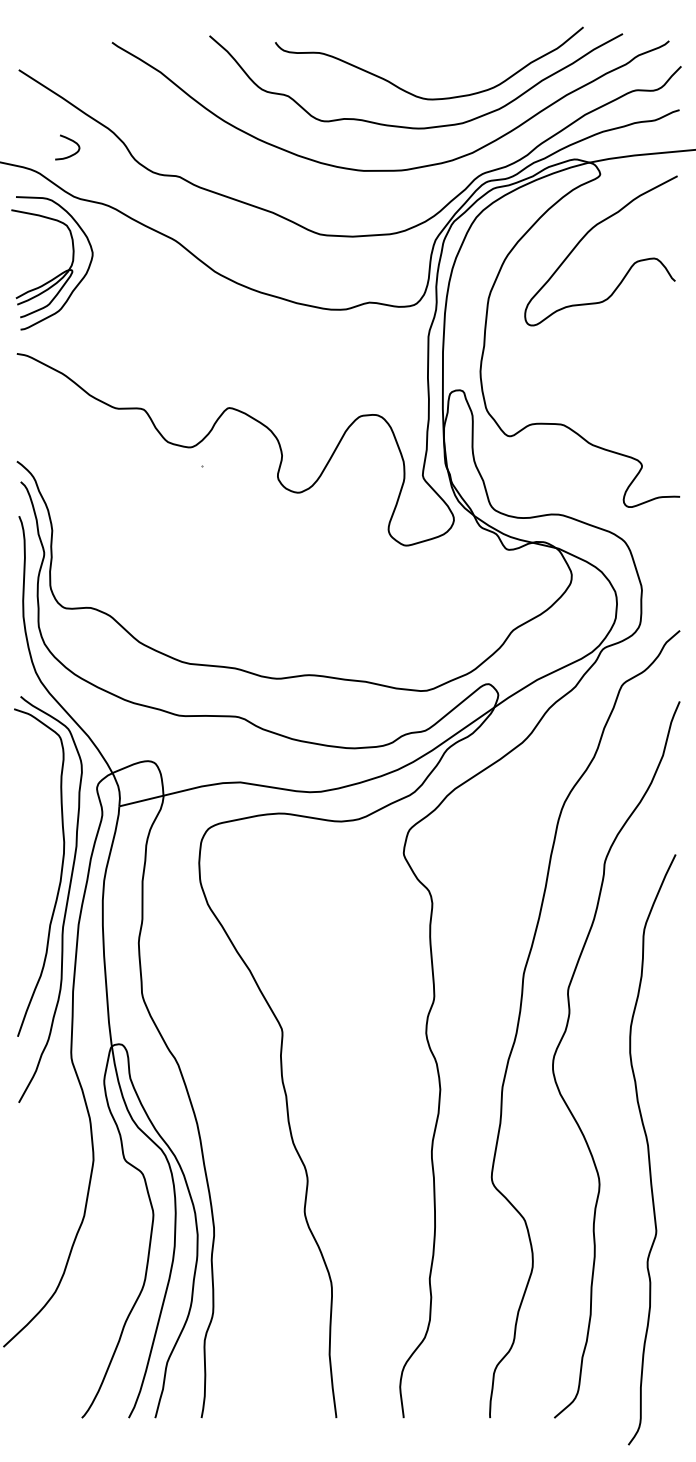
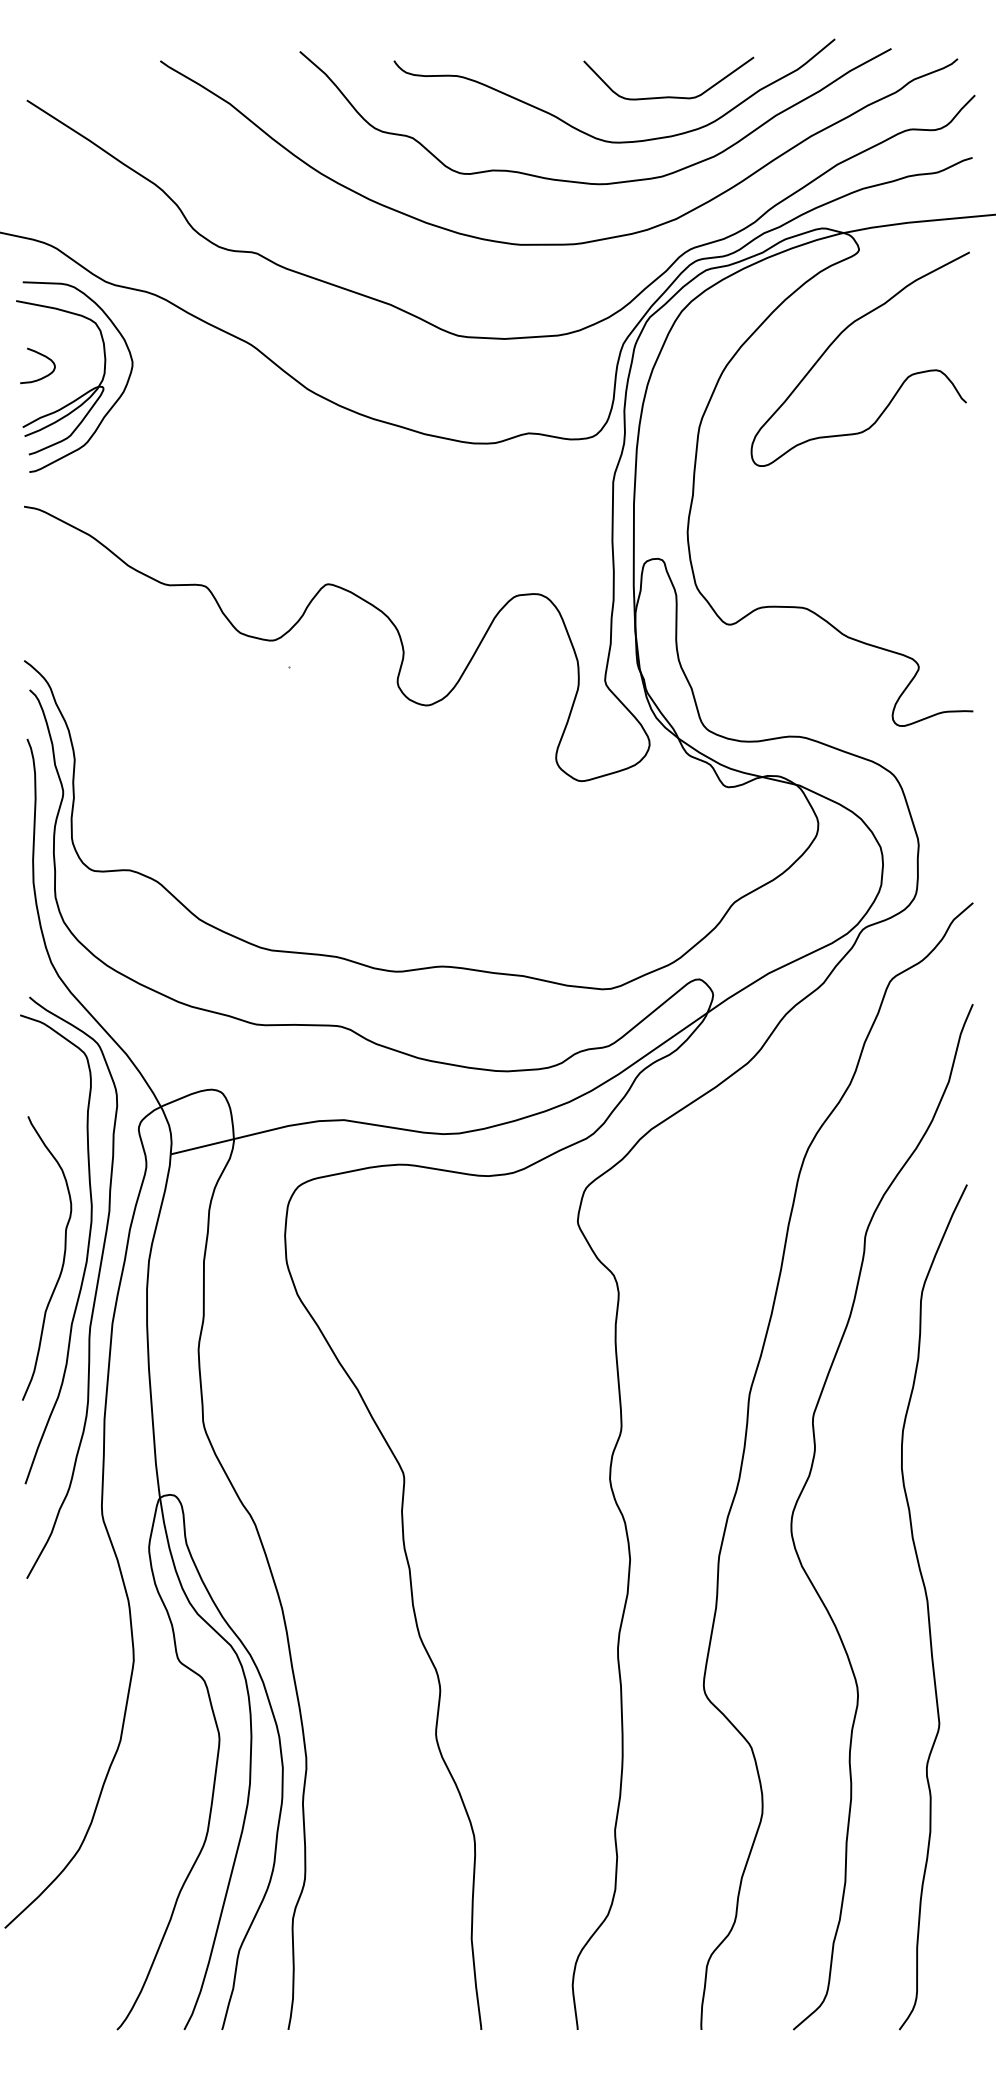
curve: (467, 66) -> (669, 95), added
curve: (71, 141) -> (43, 357), moved
curve: (43, 880) -> (62, 1260), added
curve: (649, 1149) -> (929, 1606), moved

